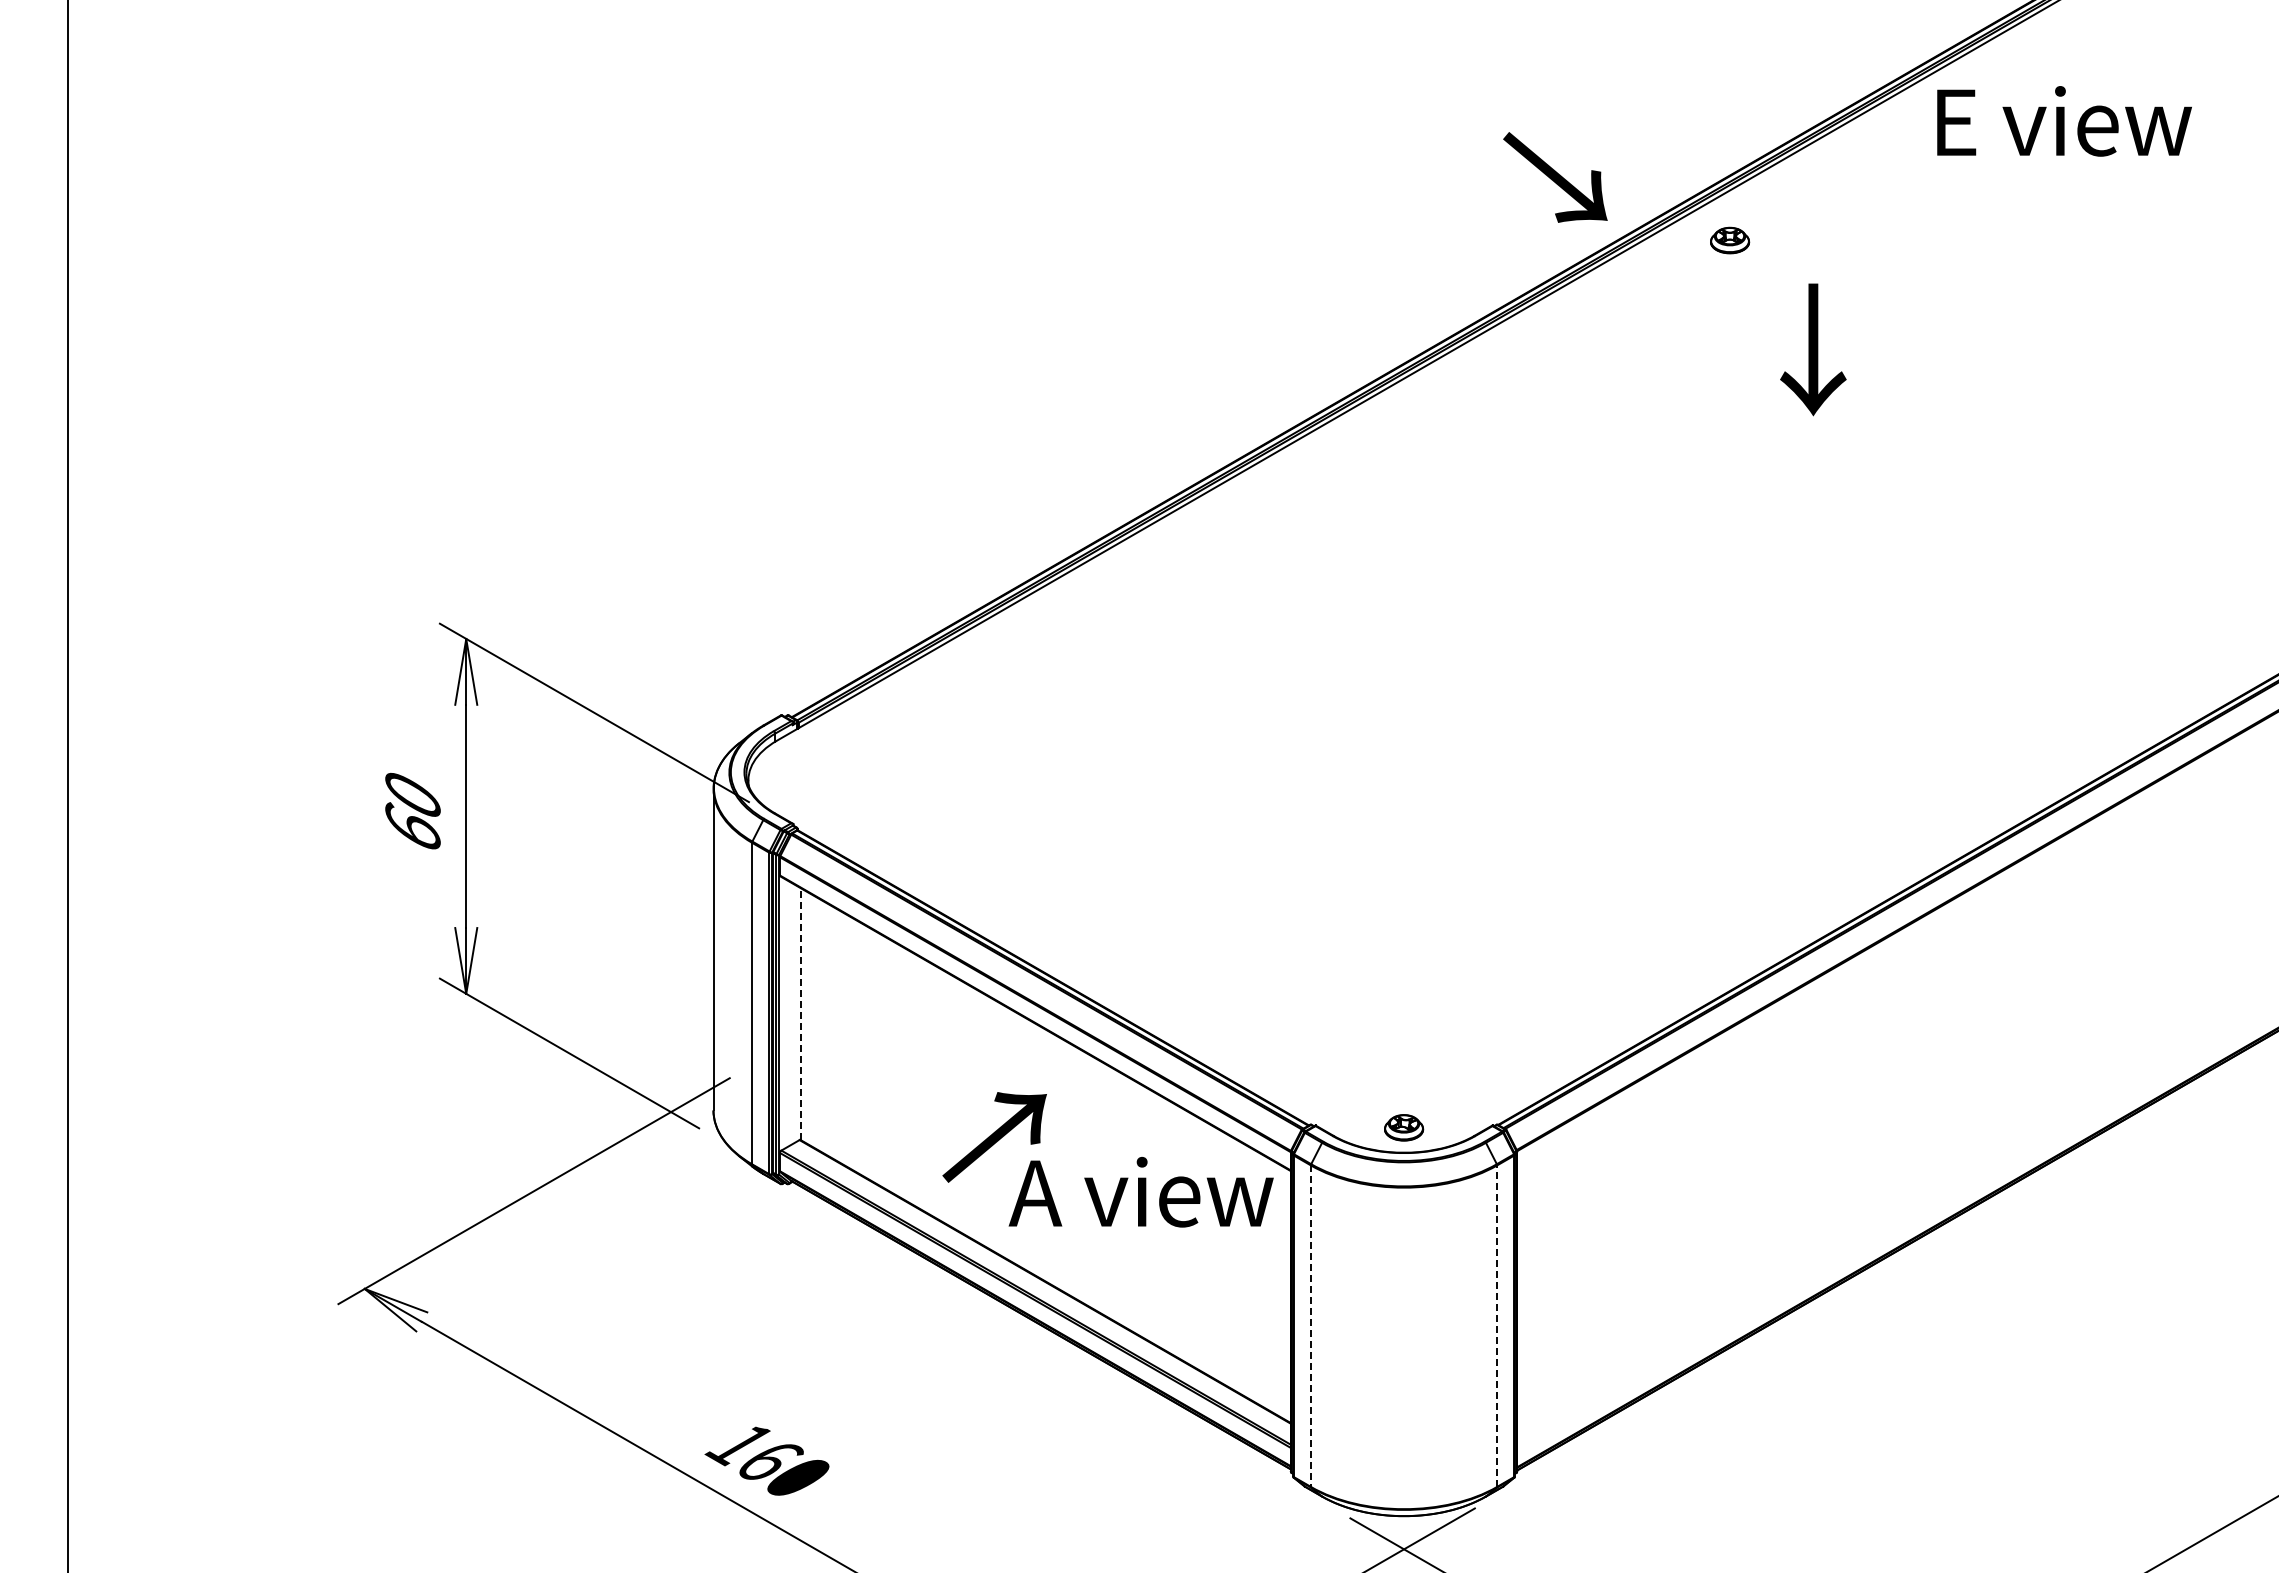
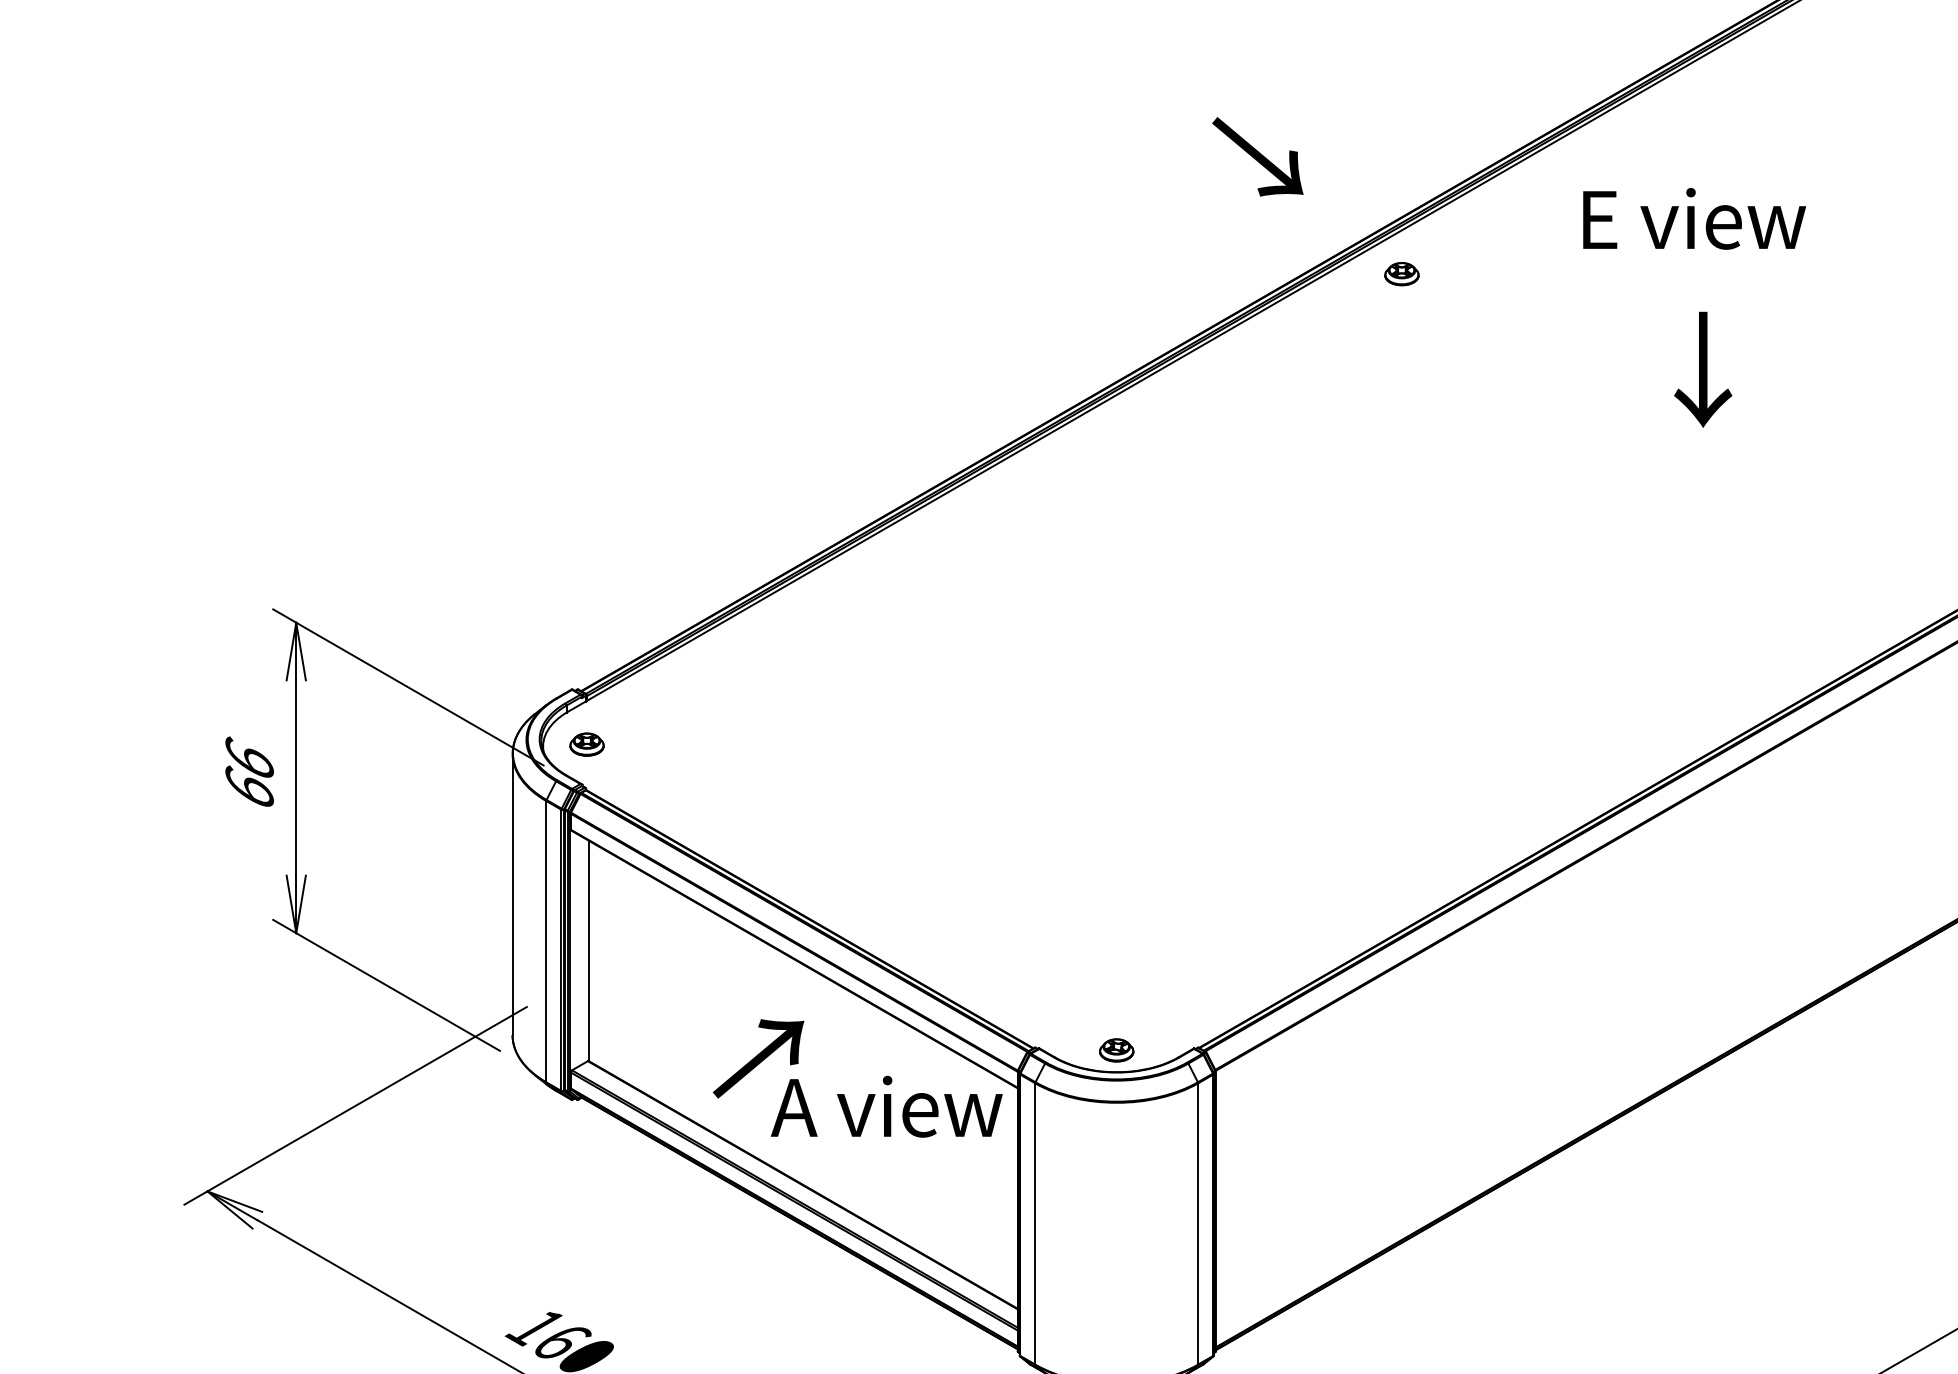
text: (2064, 121) -> (1694, 218), moved
text: (1555, 177) -> (1257, 156), moved
text: (1813, 349) -> (1703, 369), moved
part: (798, 777) -> (586, 743), added
text: (412, 792) -> (249, 757), 60 -> 66
line: (800, 1014) -> (588, 951), dashed -> solid
line: (1310, 1326) -> (1034, 1224), dashed -> solid
line: (1497, 1326) -> (1198, 1224), dashed -> solid

